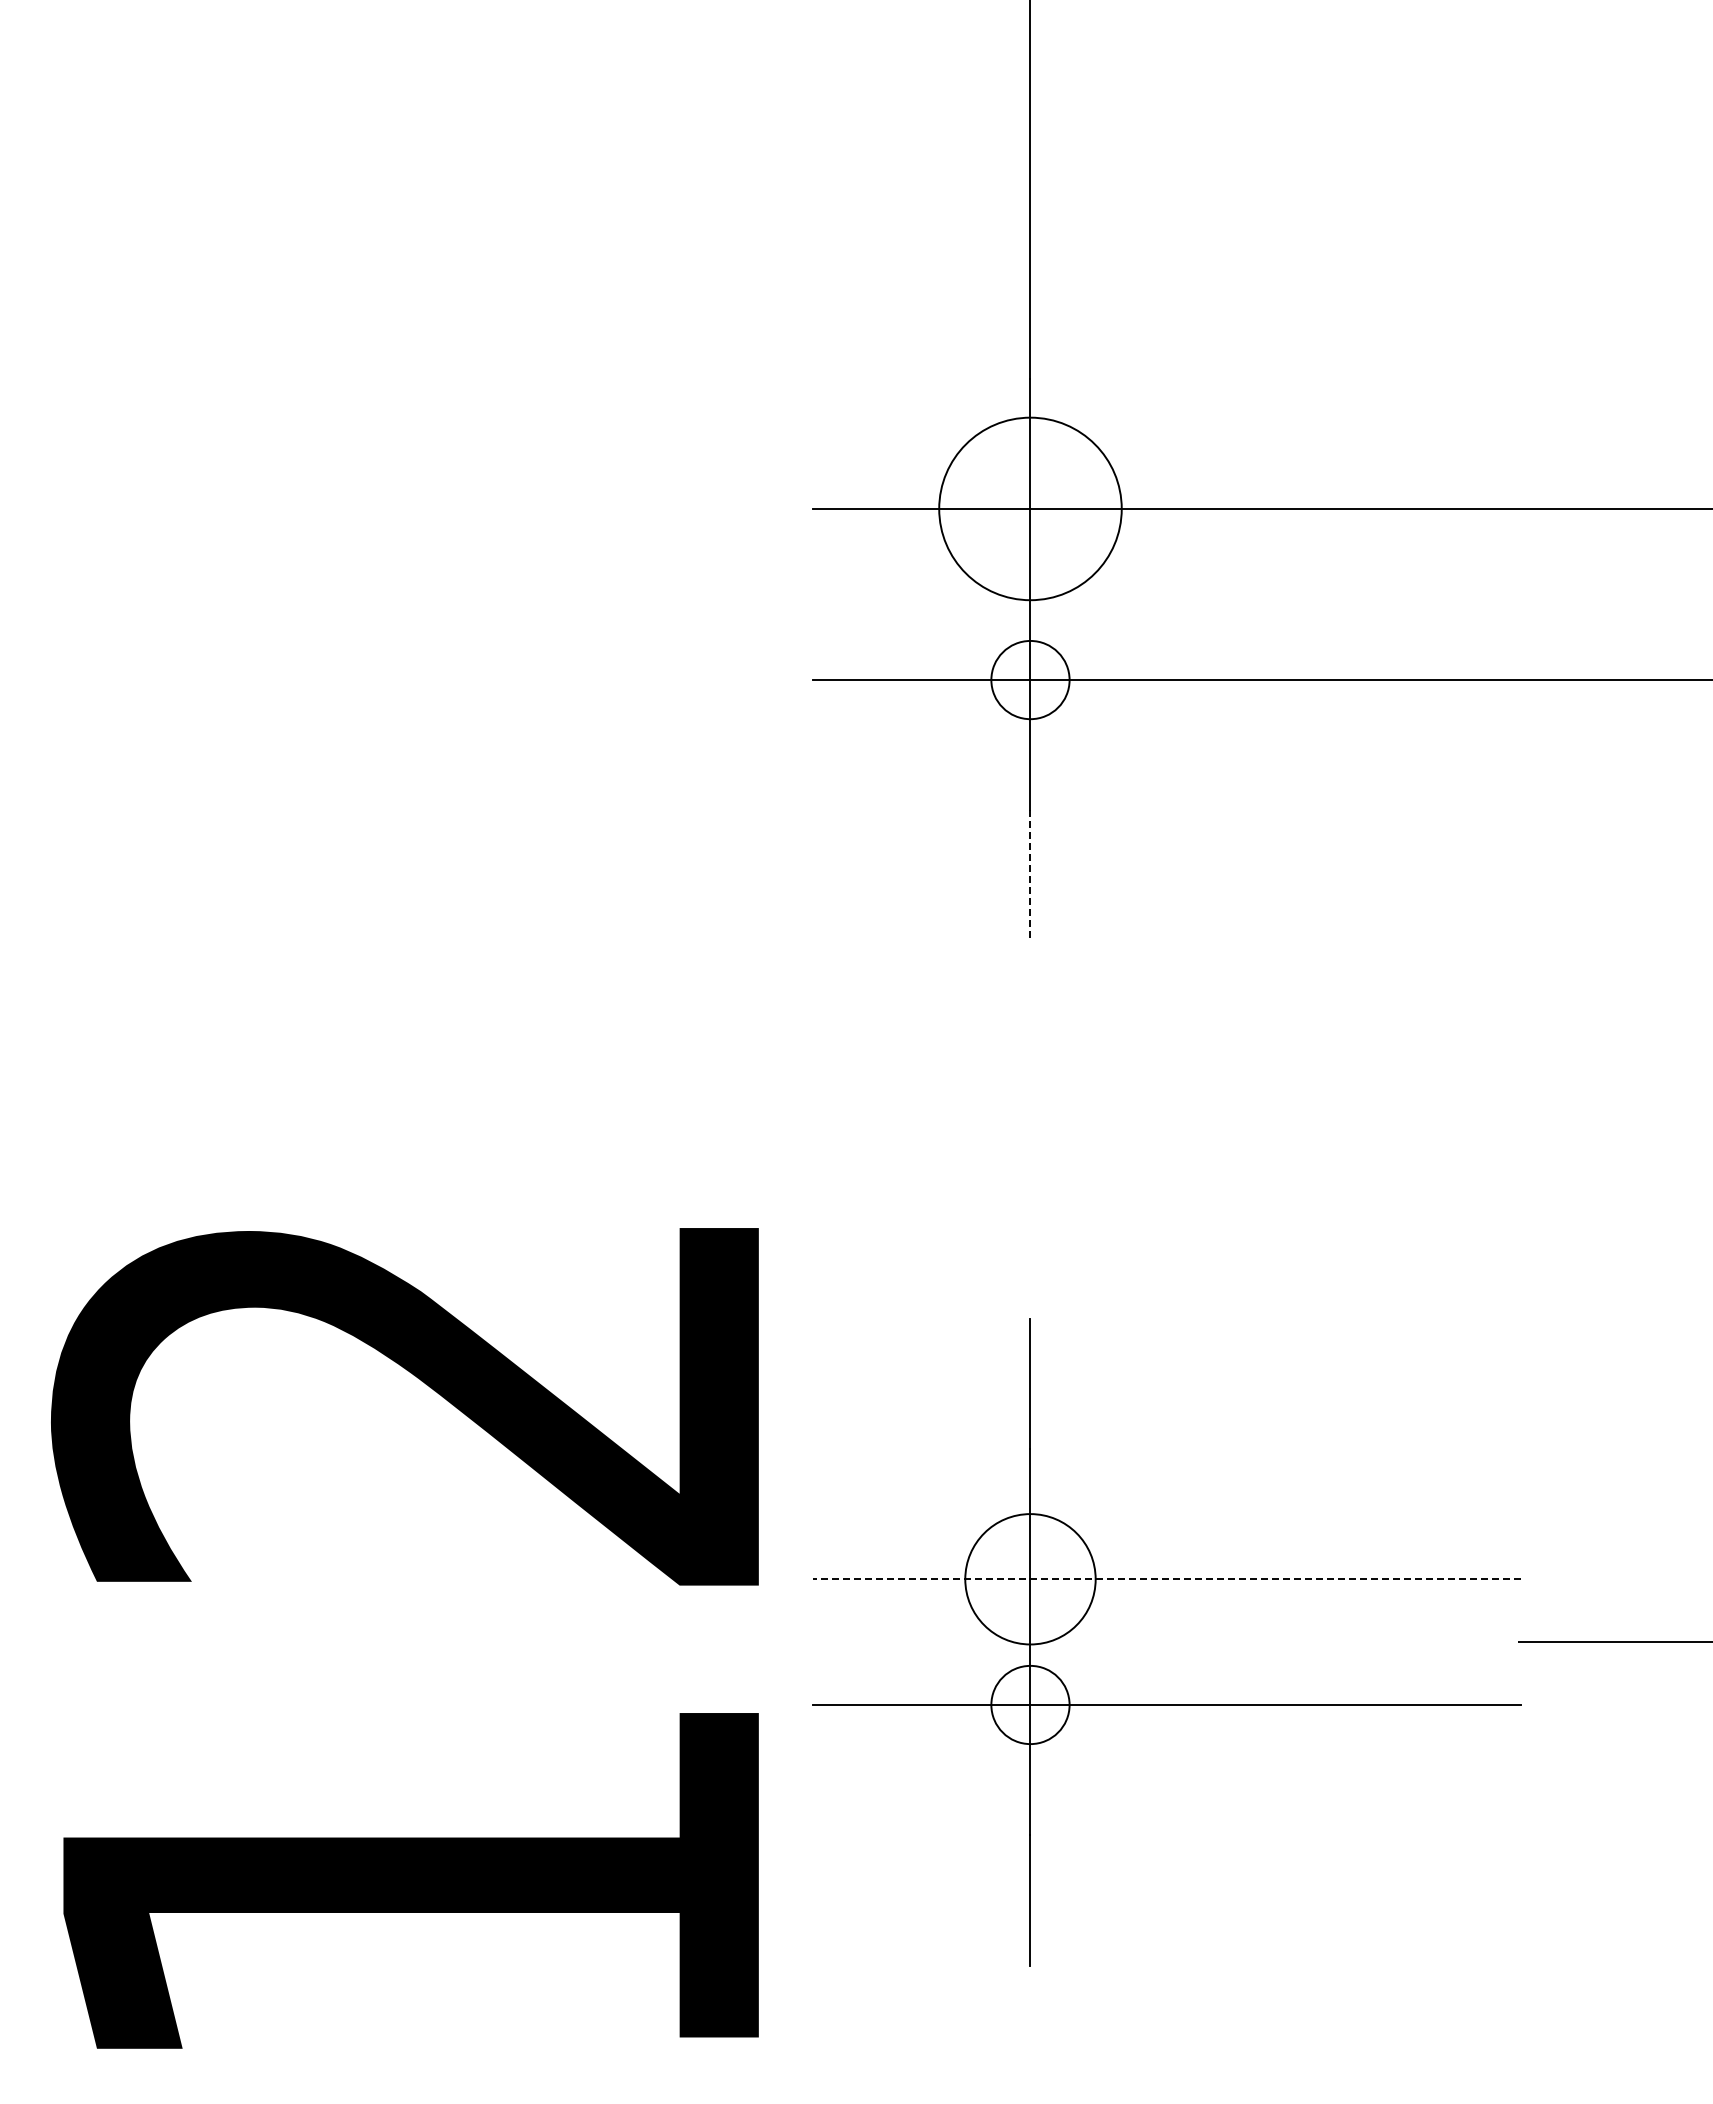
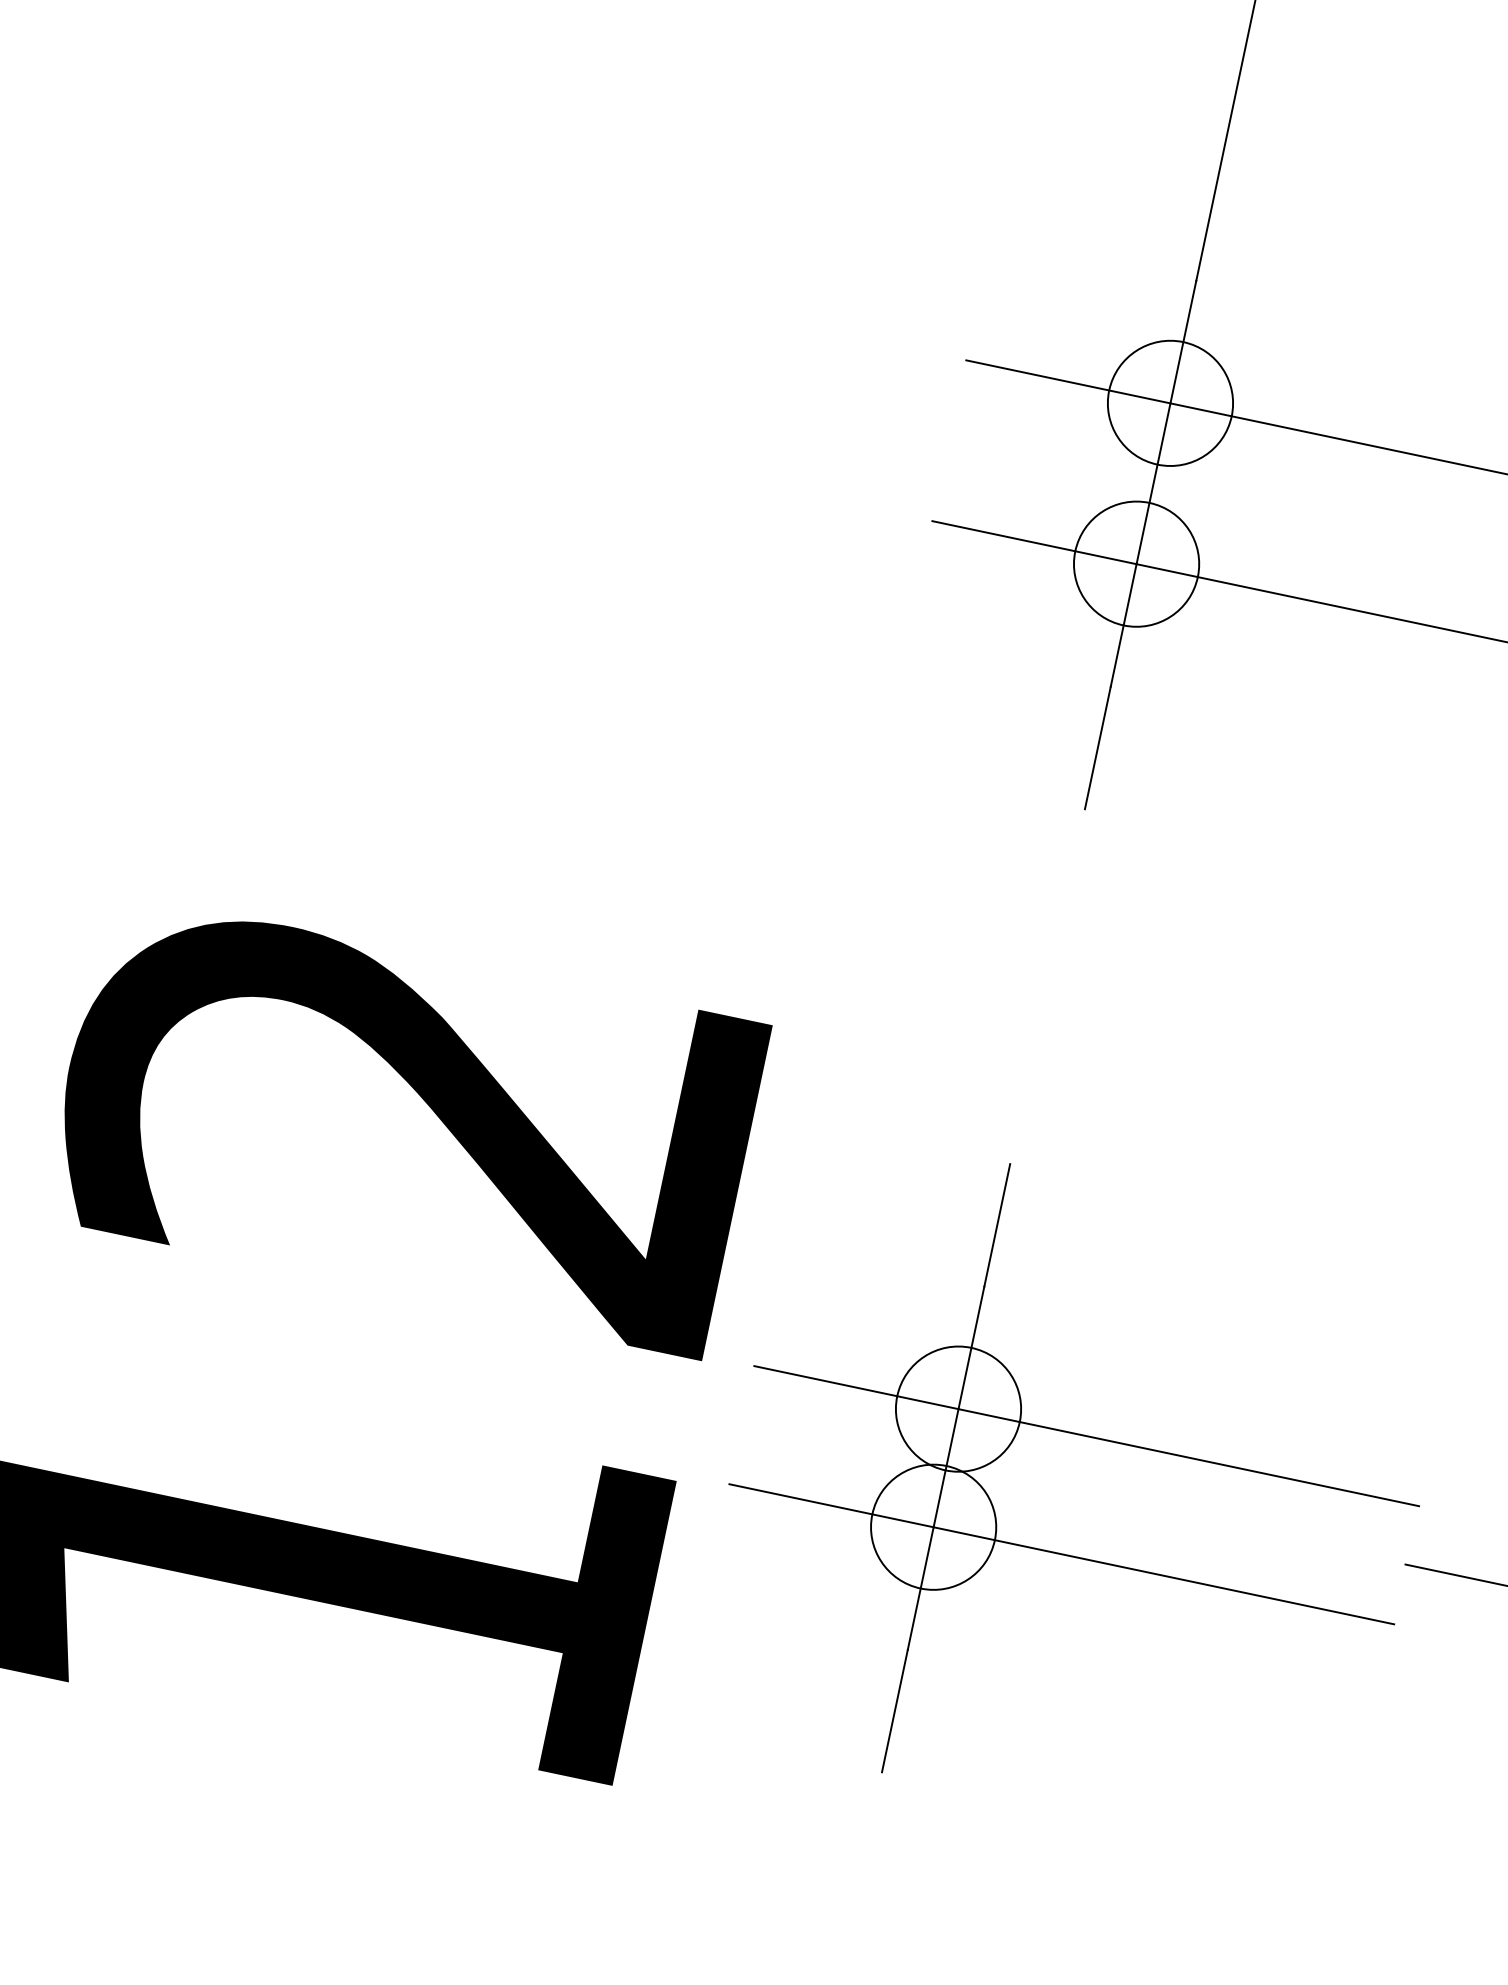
circle: (1030, 508) -> (1170, 402), size x0.71
circle: (1030, 679) -> (1136, 563), size x1.67
line: (1030, 876) -> (1097, 748), dashed -> solid
line: (1166, 1579) -> (1086, 1436), dashed -> solid
circle: (1030, 1704) -> (933, 1526), size x1.67

